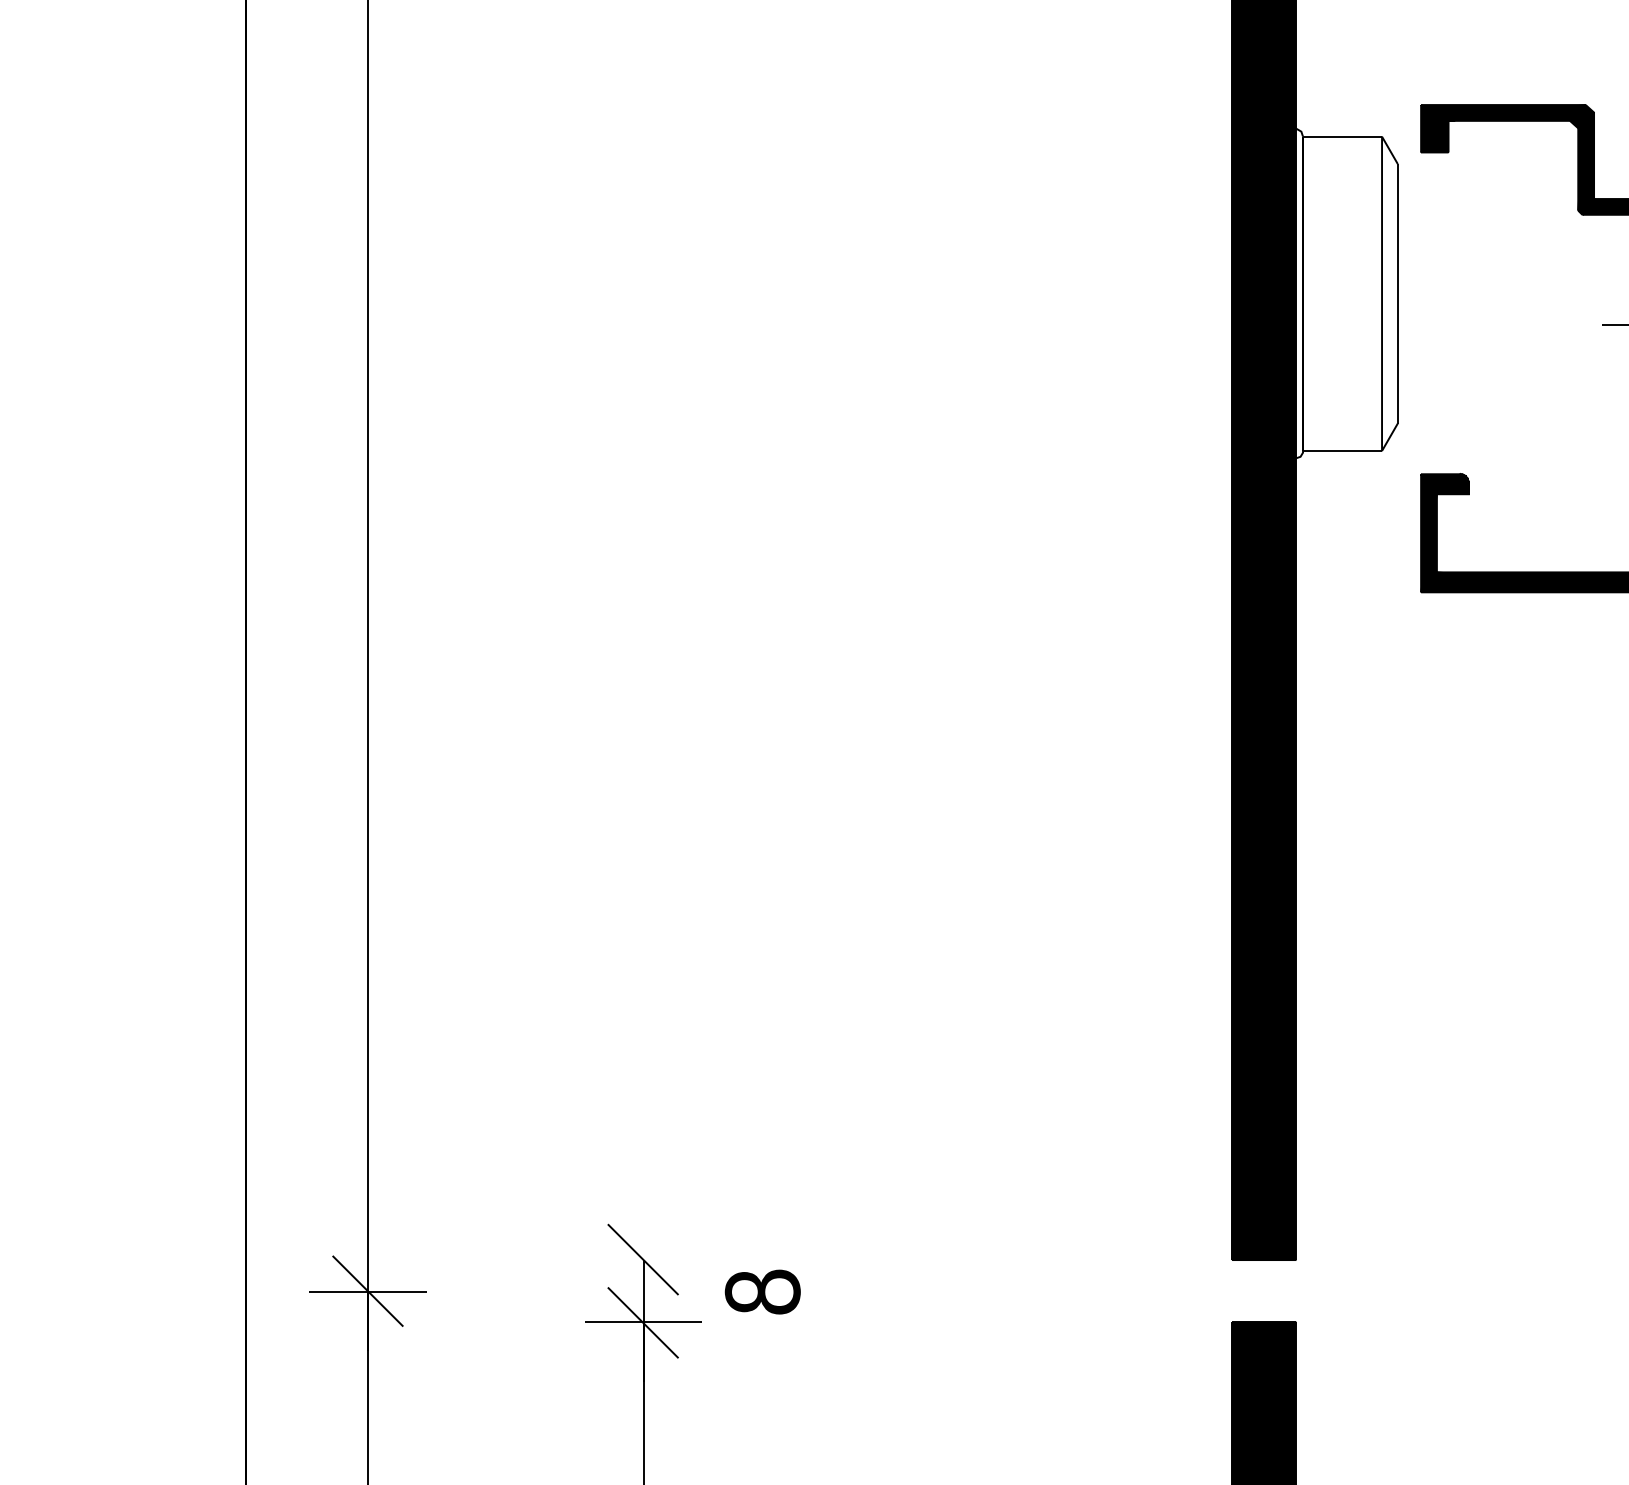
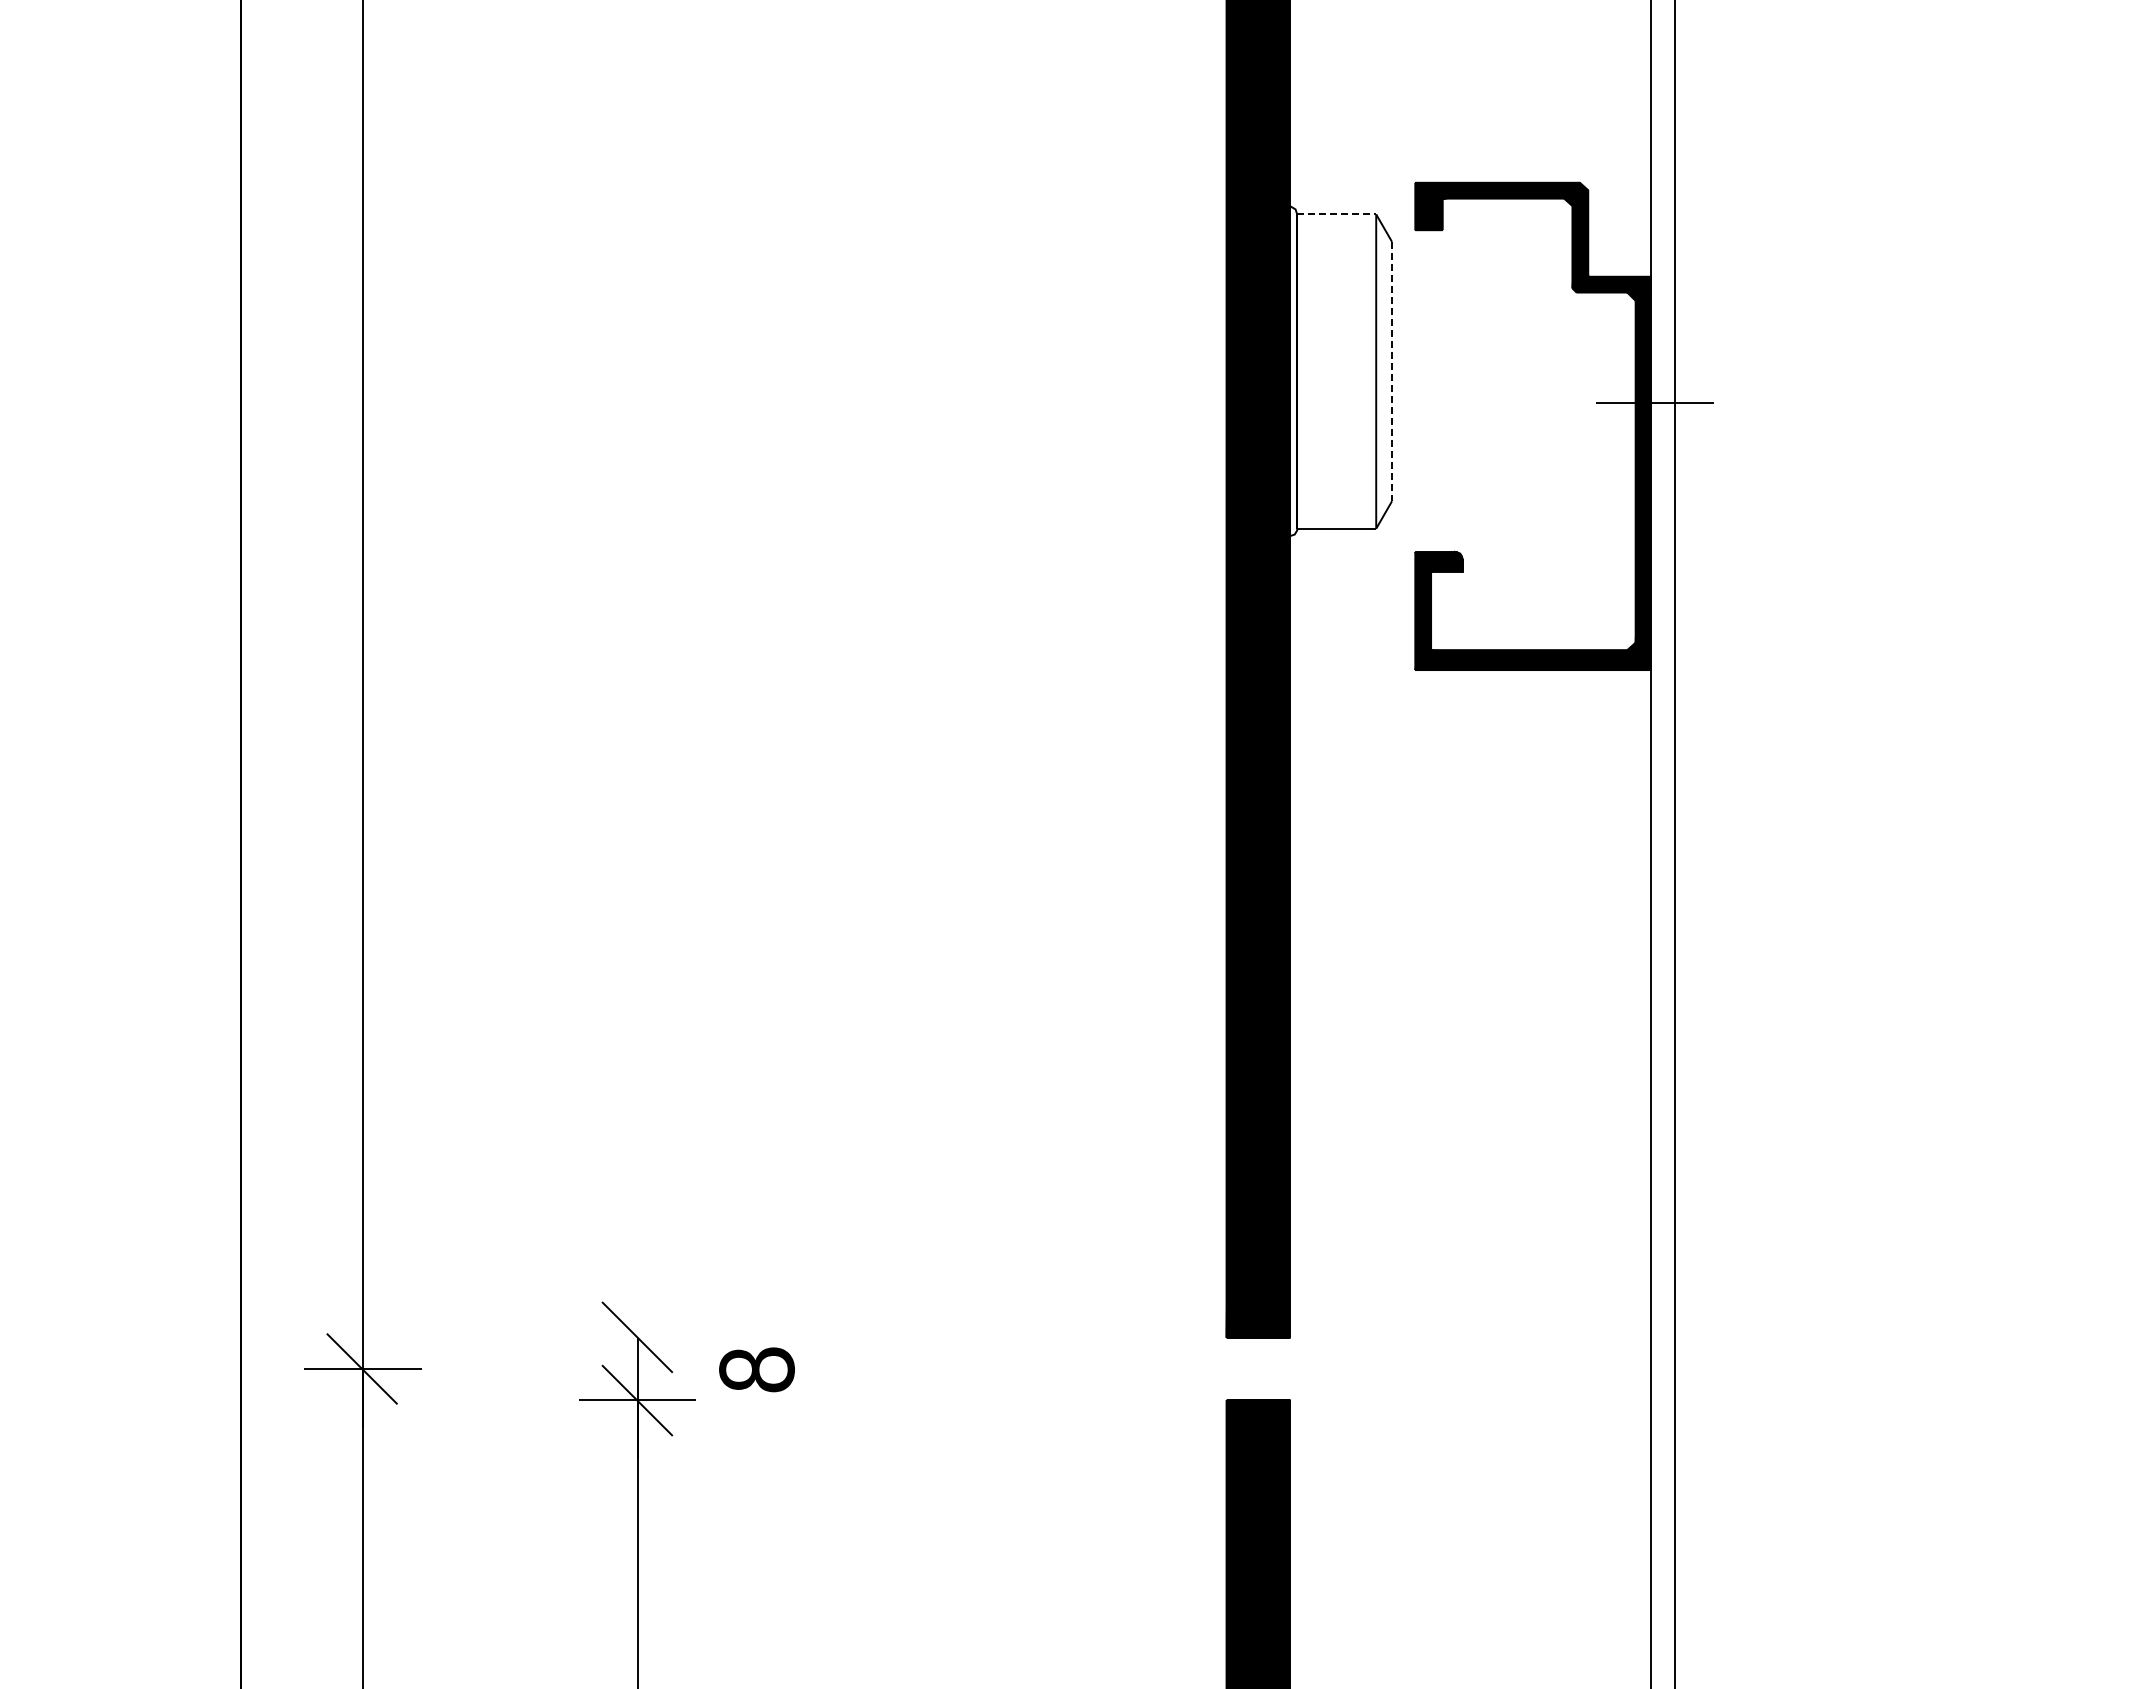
line: (1342, 136) -> (1336, 214), solid -> dashed
line: (1398, 293) -> (1392, 371), solid -> dashed

